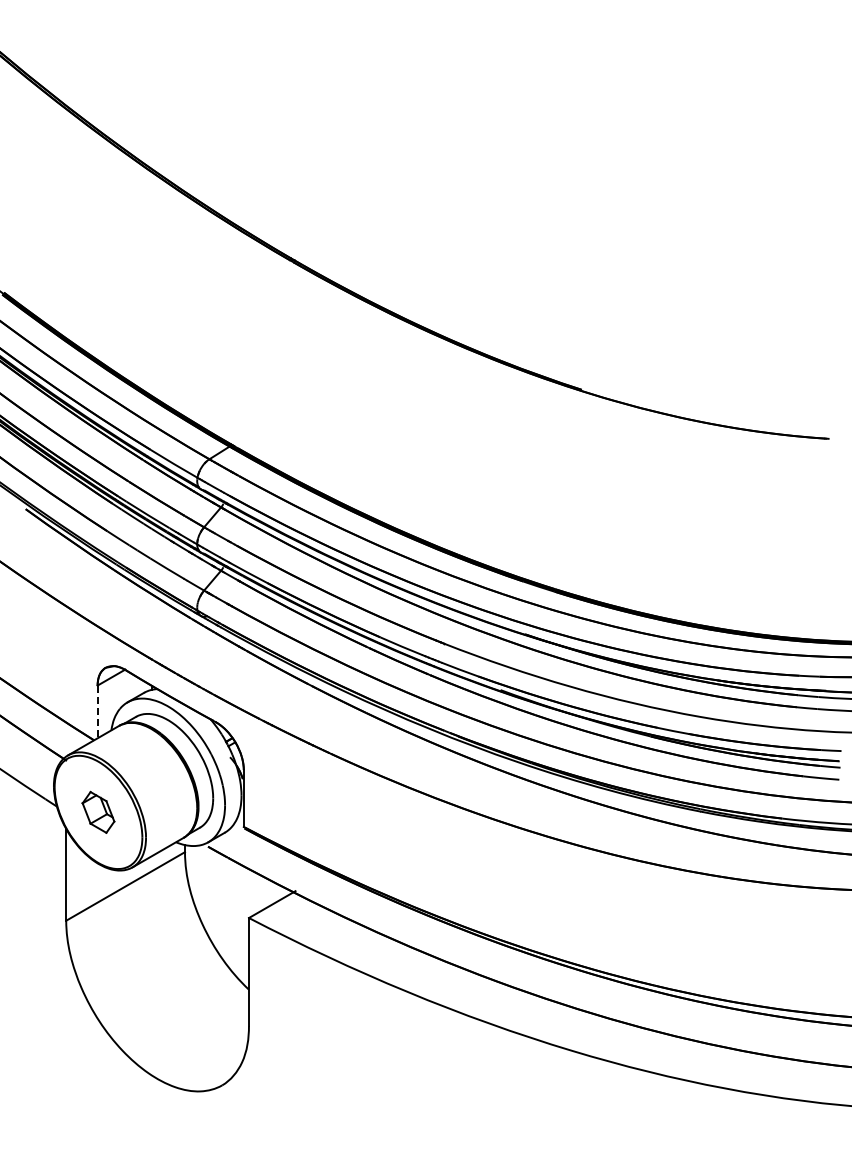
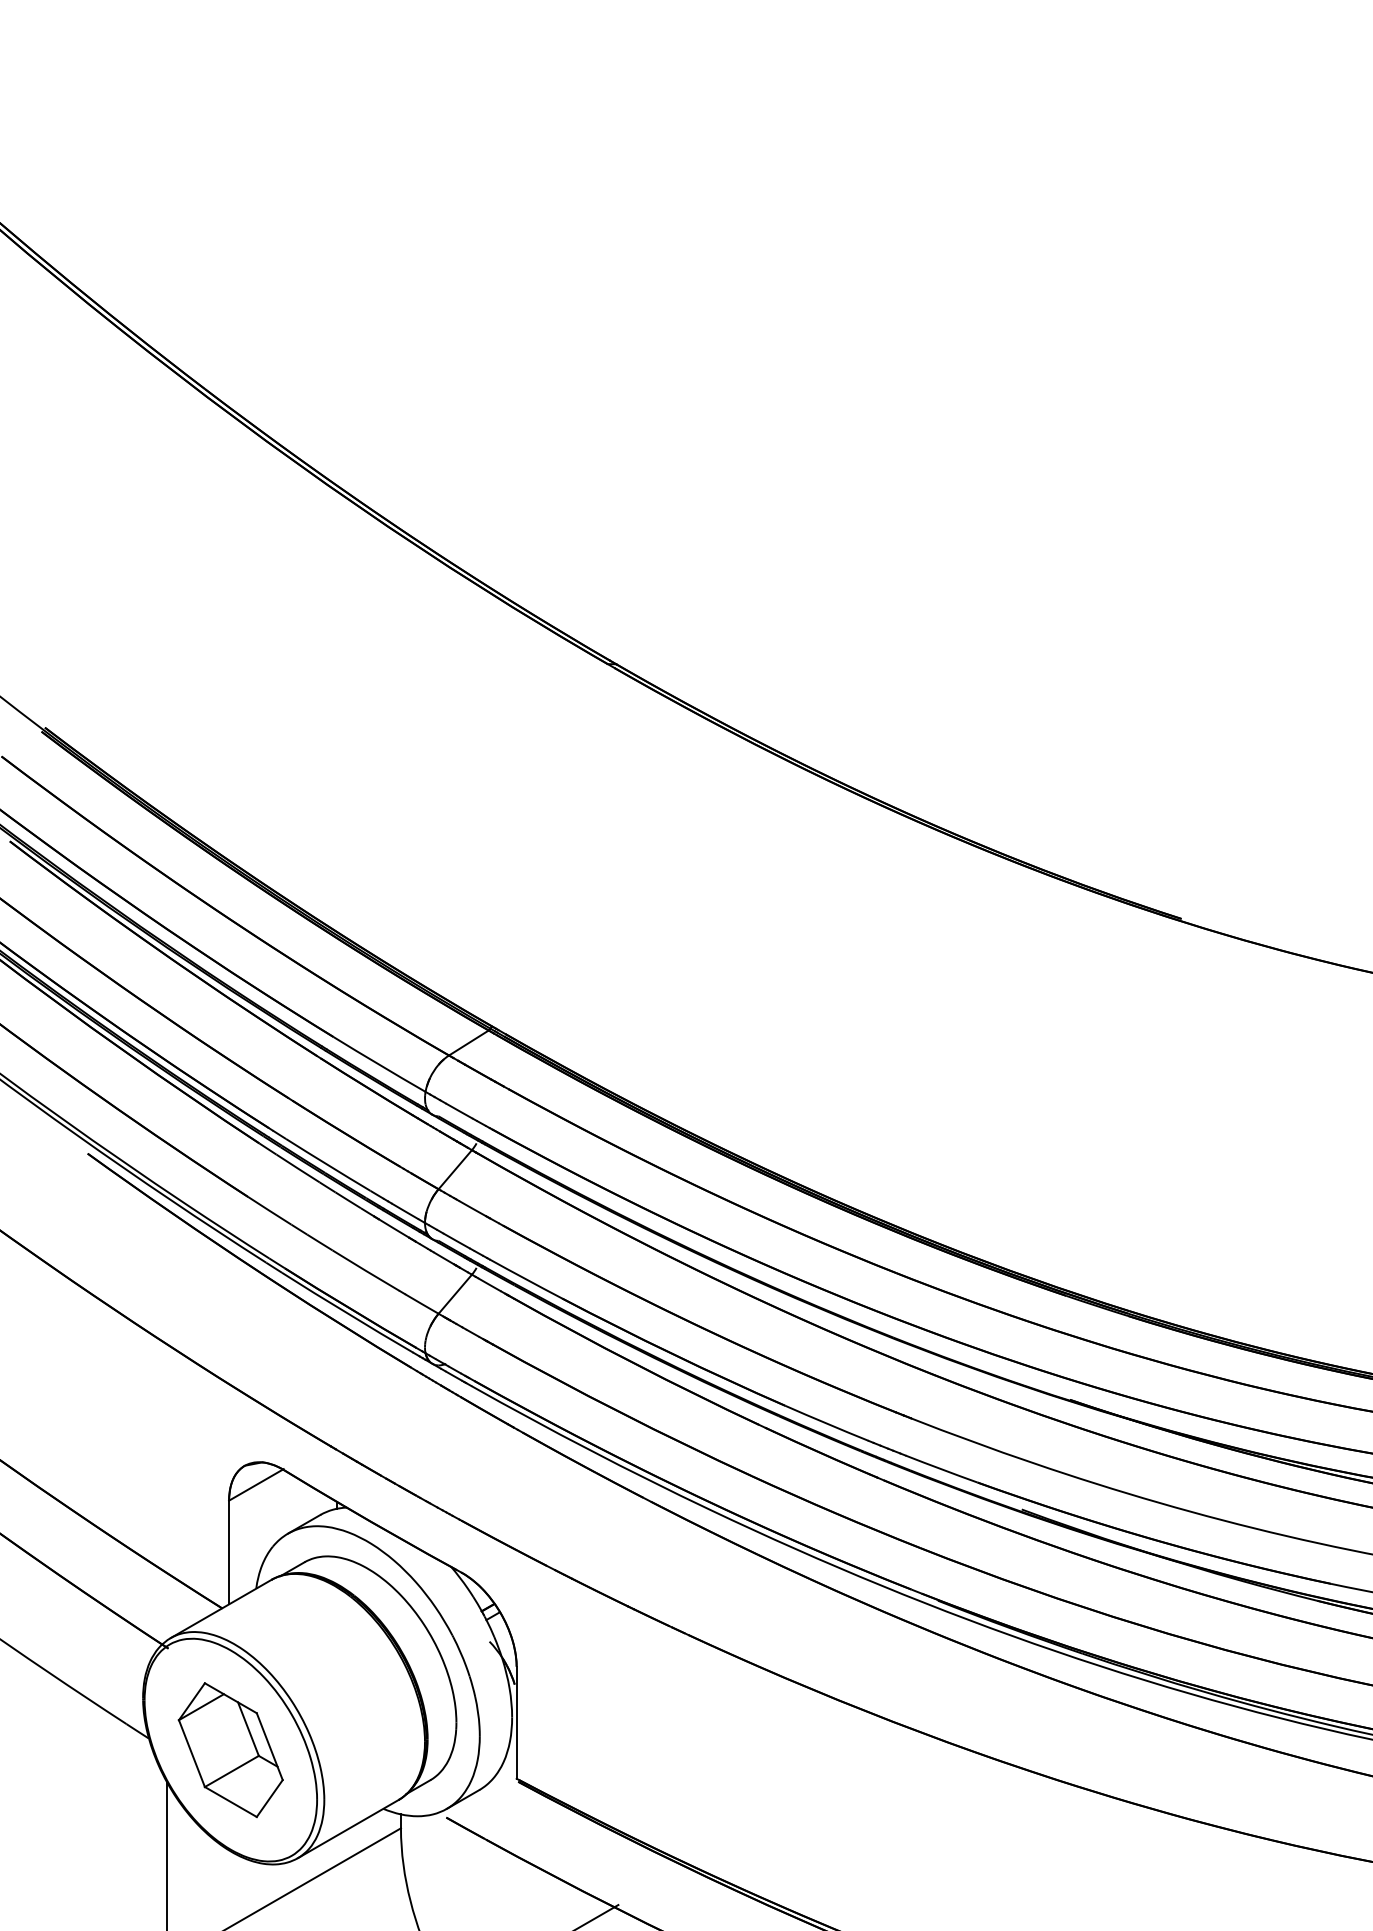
line: (97, 712) -> (228, 1553), dashed -> solid
part: (98, 812) -> (230, 1750), size x1.67

